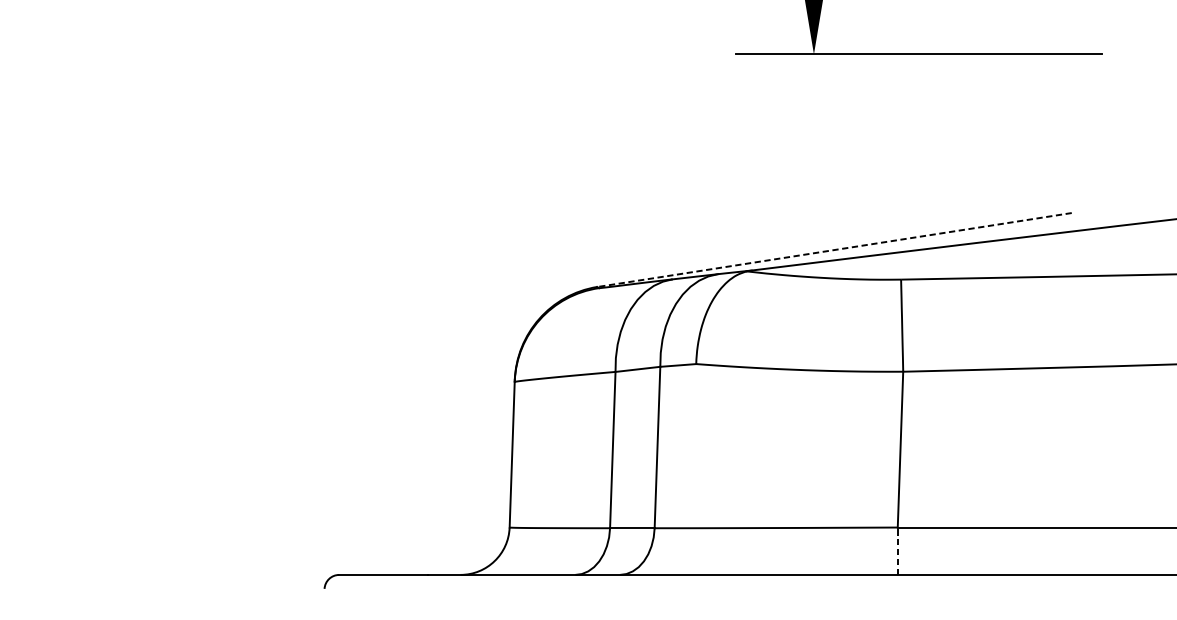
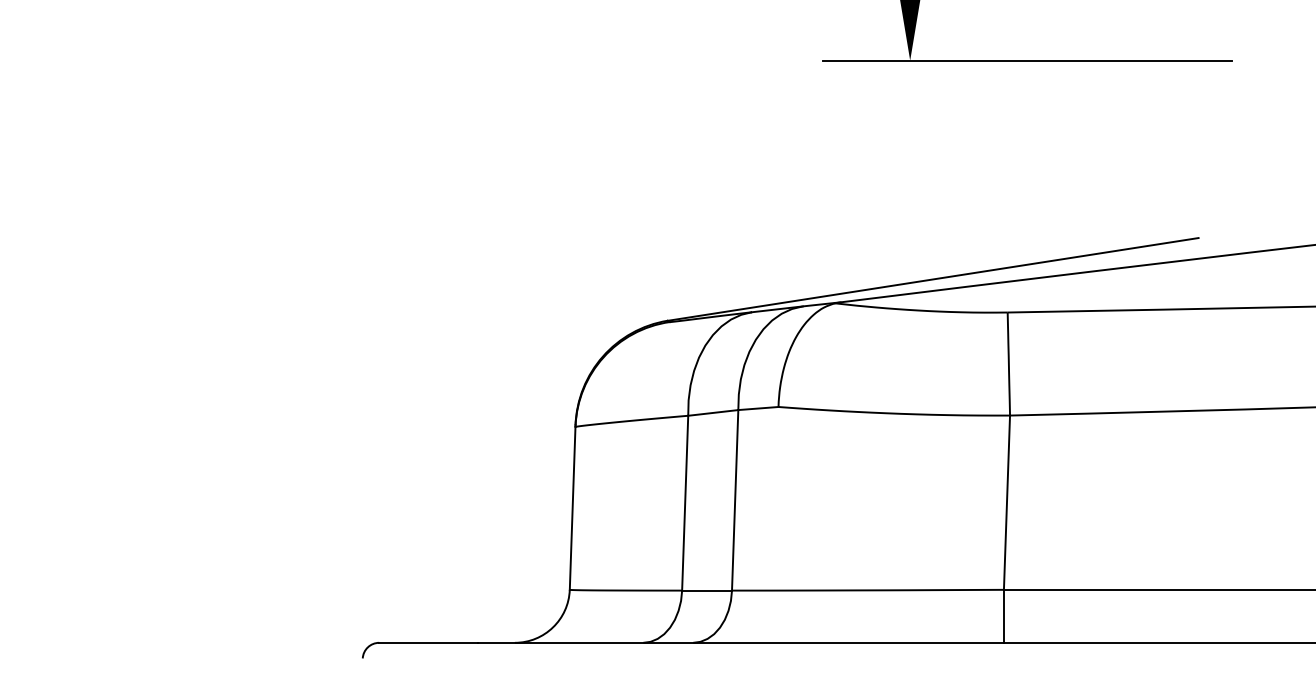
line: (834, 250) -> (933, 279), dashed -> solid
line: (897, 551) -> (1003, 616), dashed -> solid

